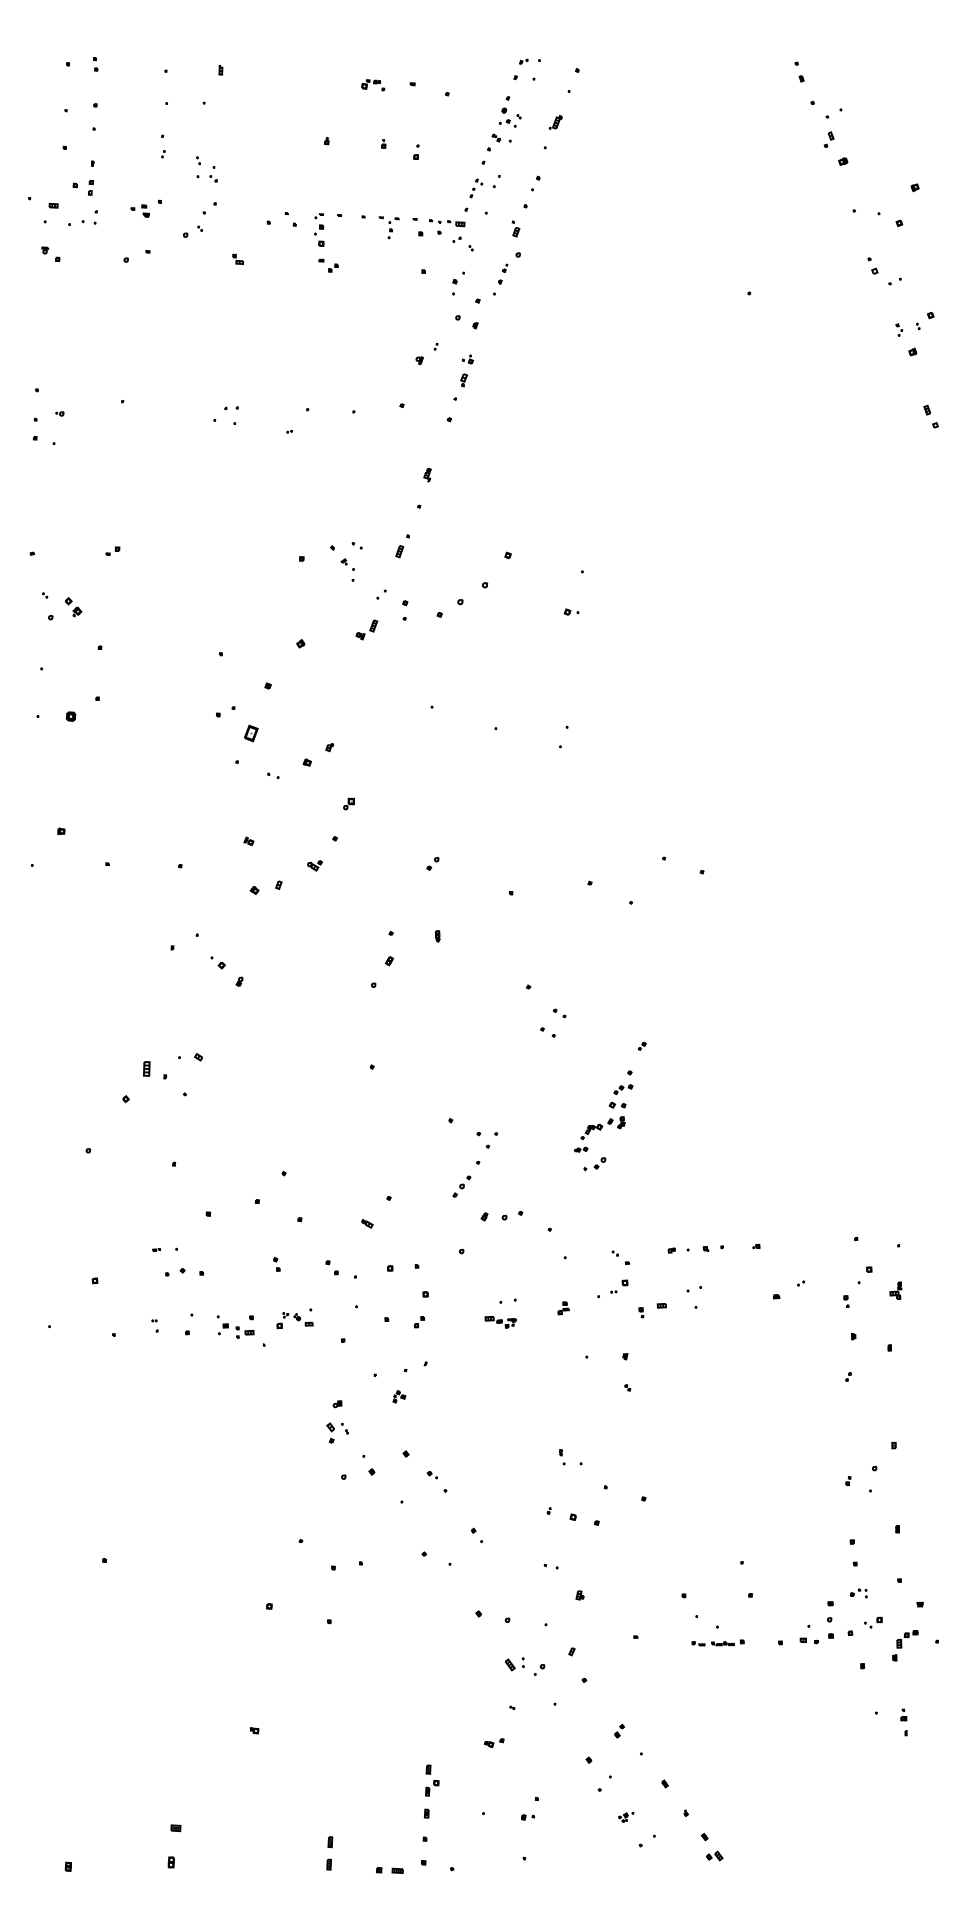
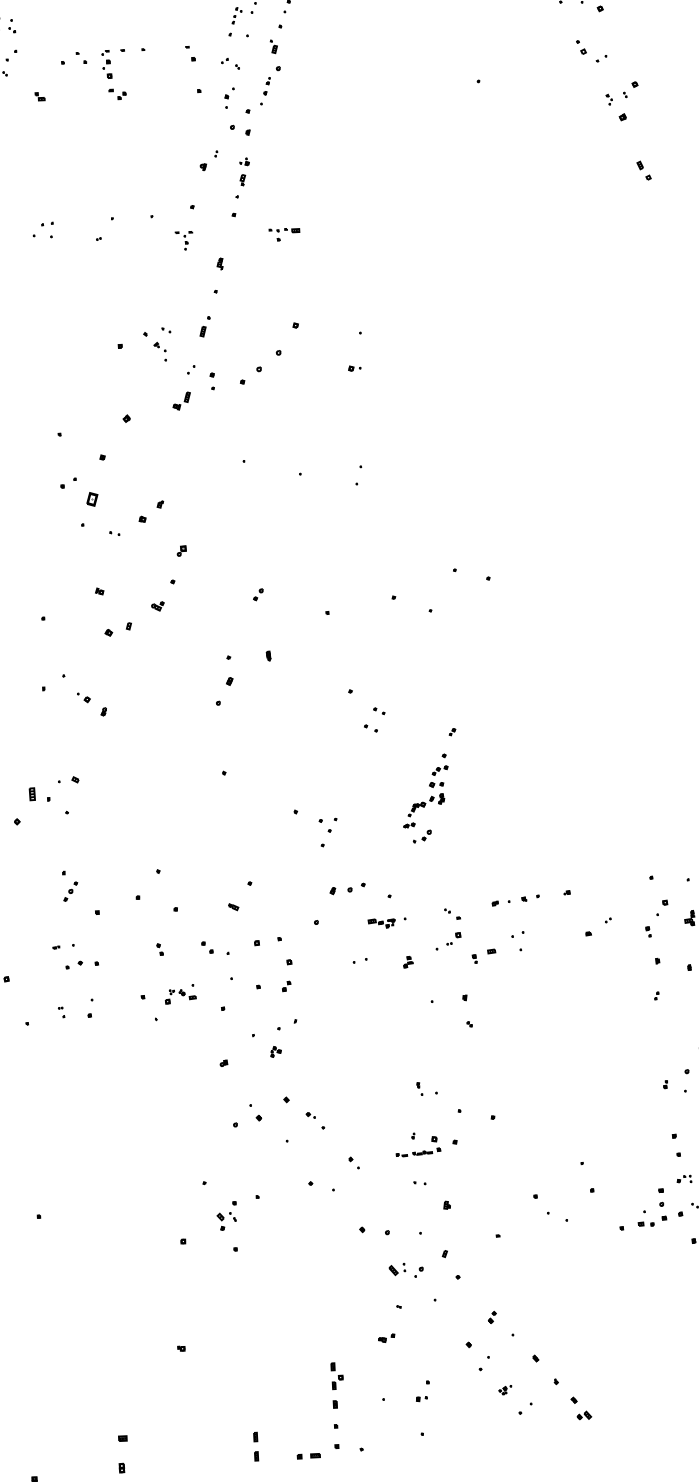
part: (447, 226) -> (285, 233), moved
part: (388, 227) -> (184, 240), moved
part: (461, 1186) -> (70, 891), moved
part: (500, 1322) -> (381, 923), moved
part: (235, 1326) -> (130, 1006), removed
part: (337, 1432) -> (226, 1220), moved
part: (717, 1642) -> (417, 1152), moved

